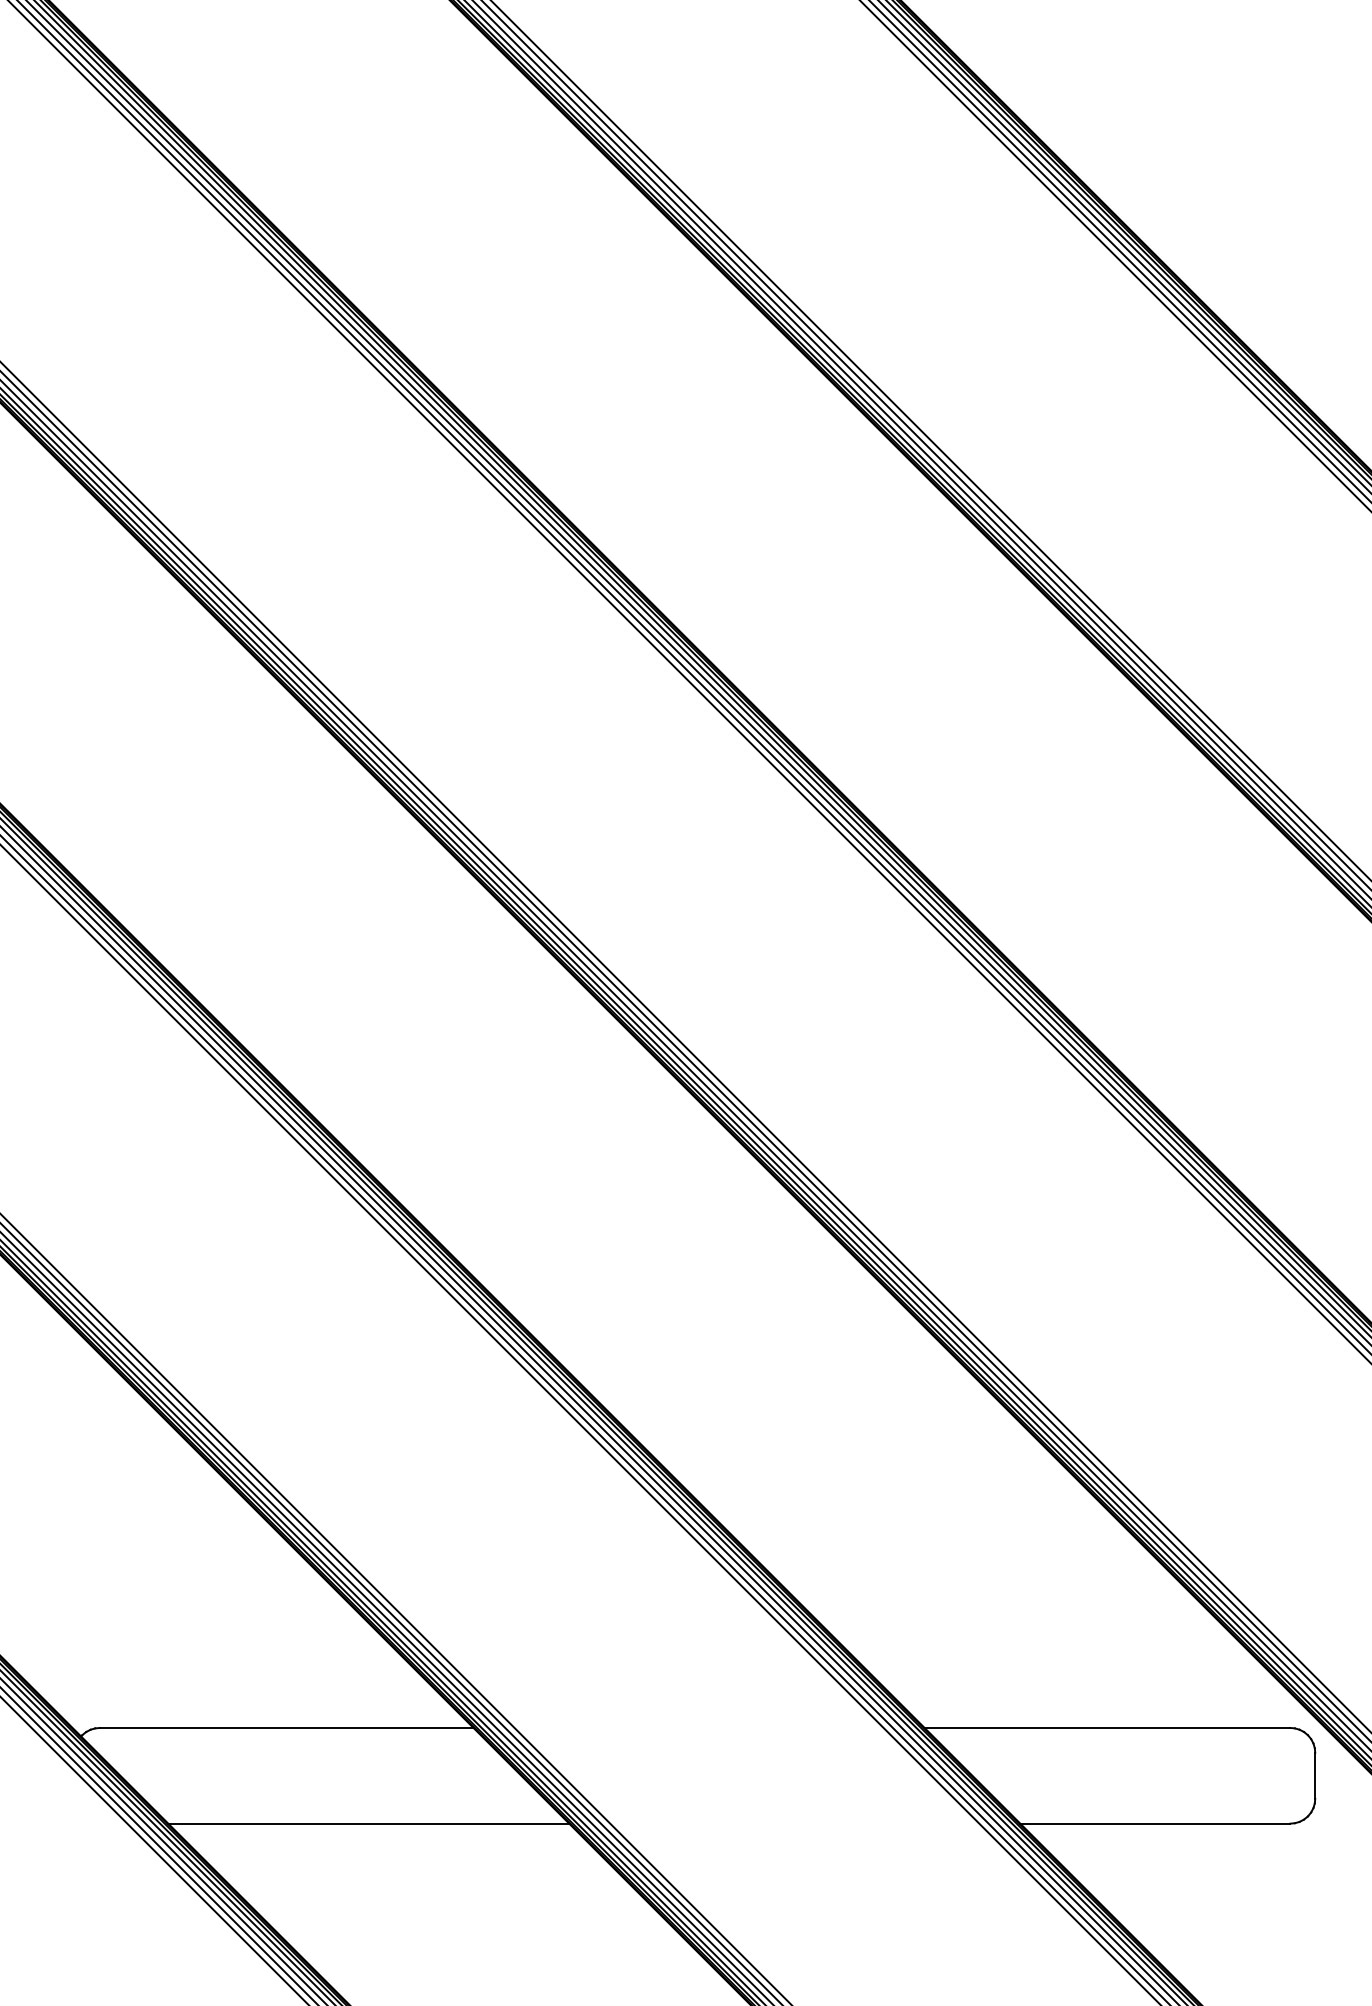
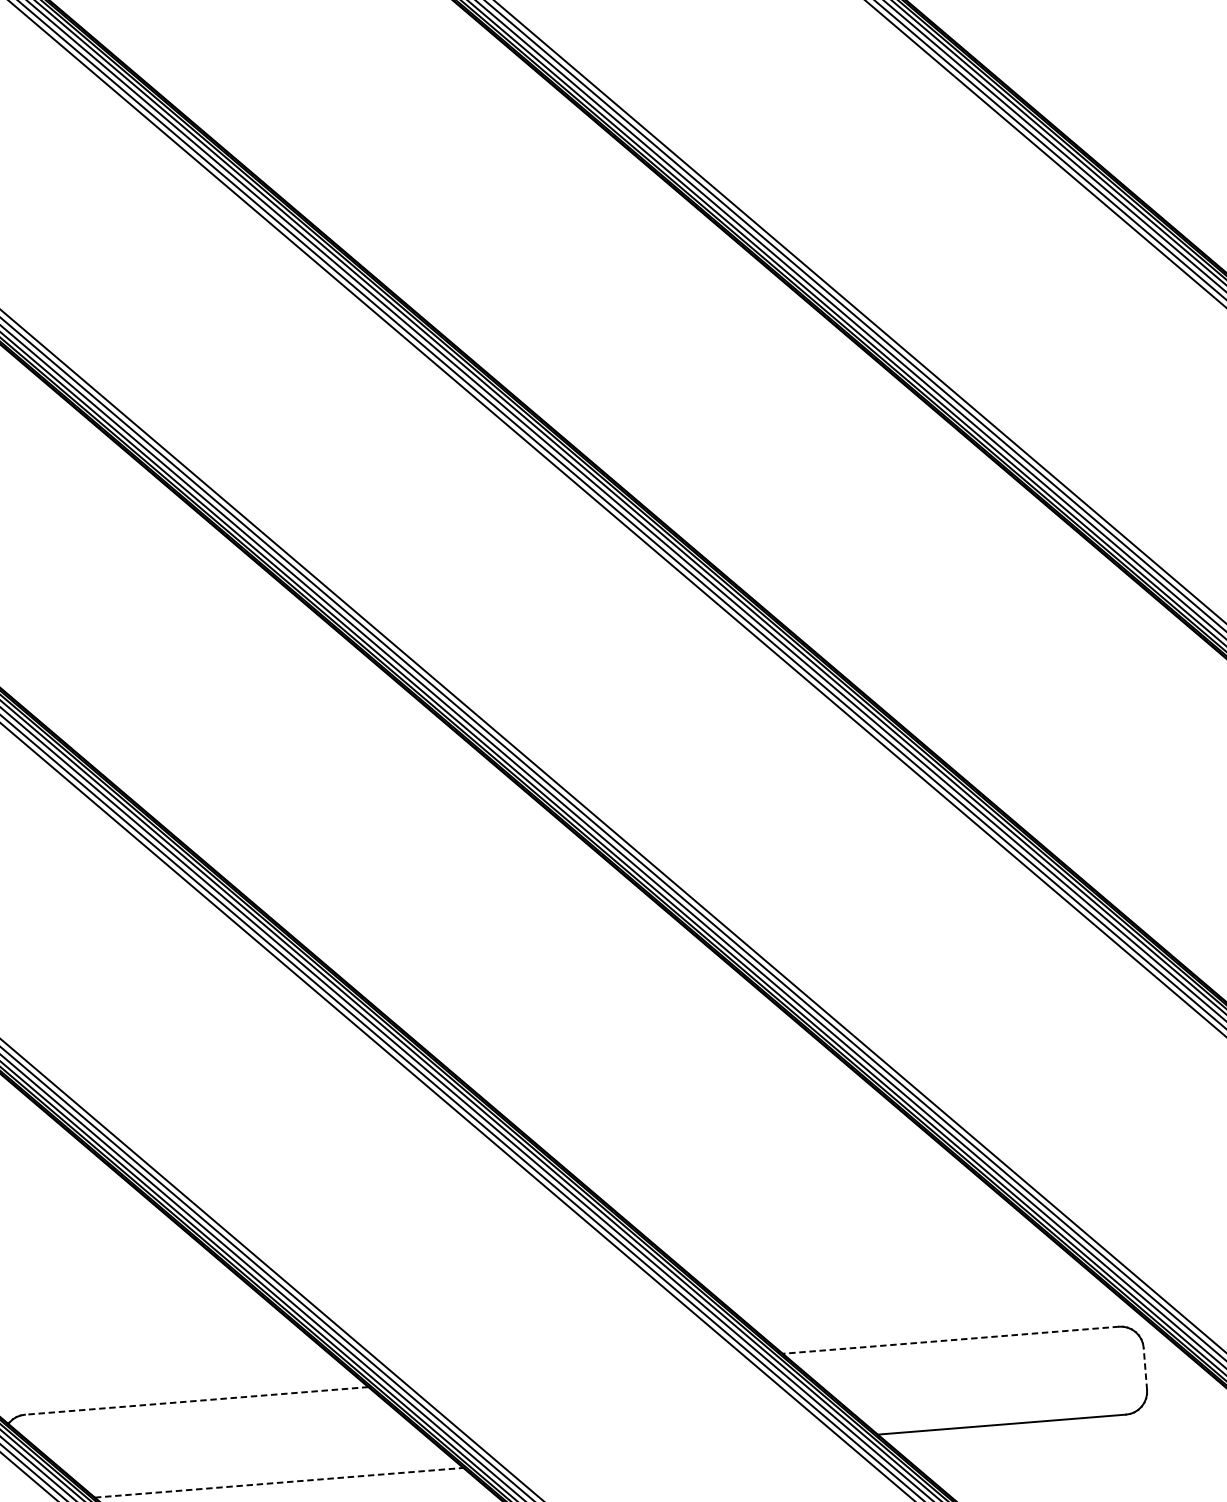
line: (286, 1727) -> (196, 1400), solid -> dashed
line: (1107, 1727) -> (950, 1339), solid -> dashed
line: (1315, 1775) -> (1145, 1368), solid -> dashed
line: (369, 1823) -> (279, 1482), solid -> dashed

